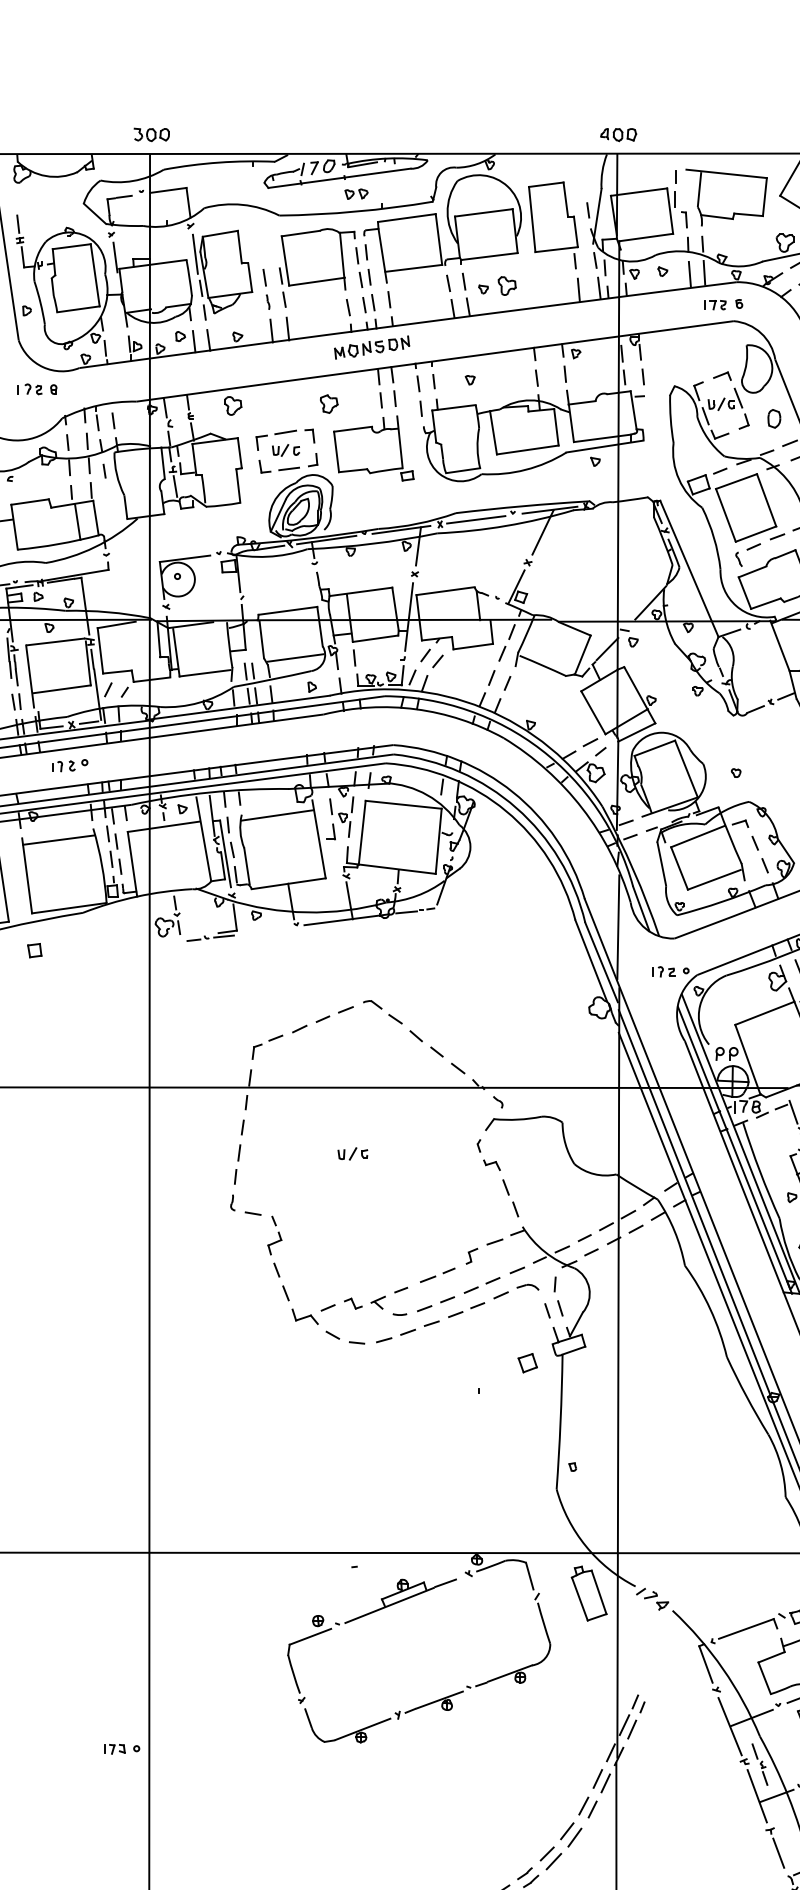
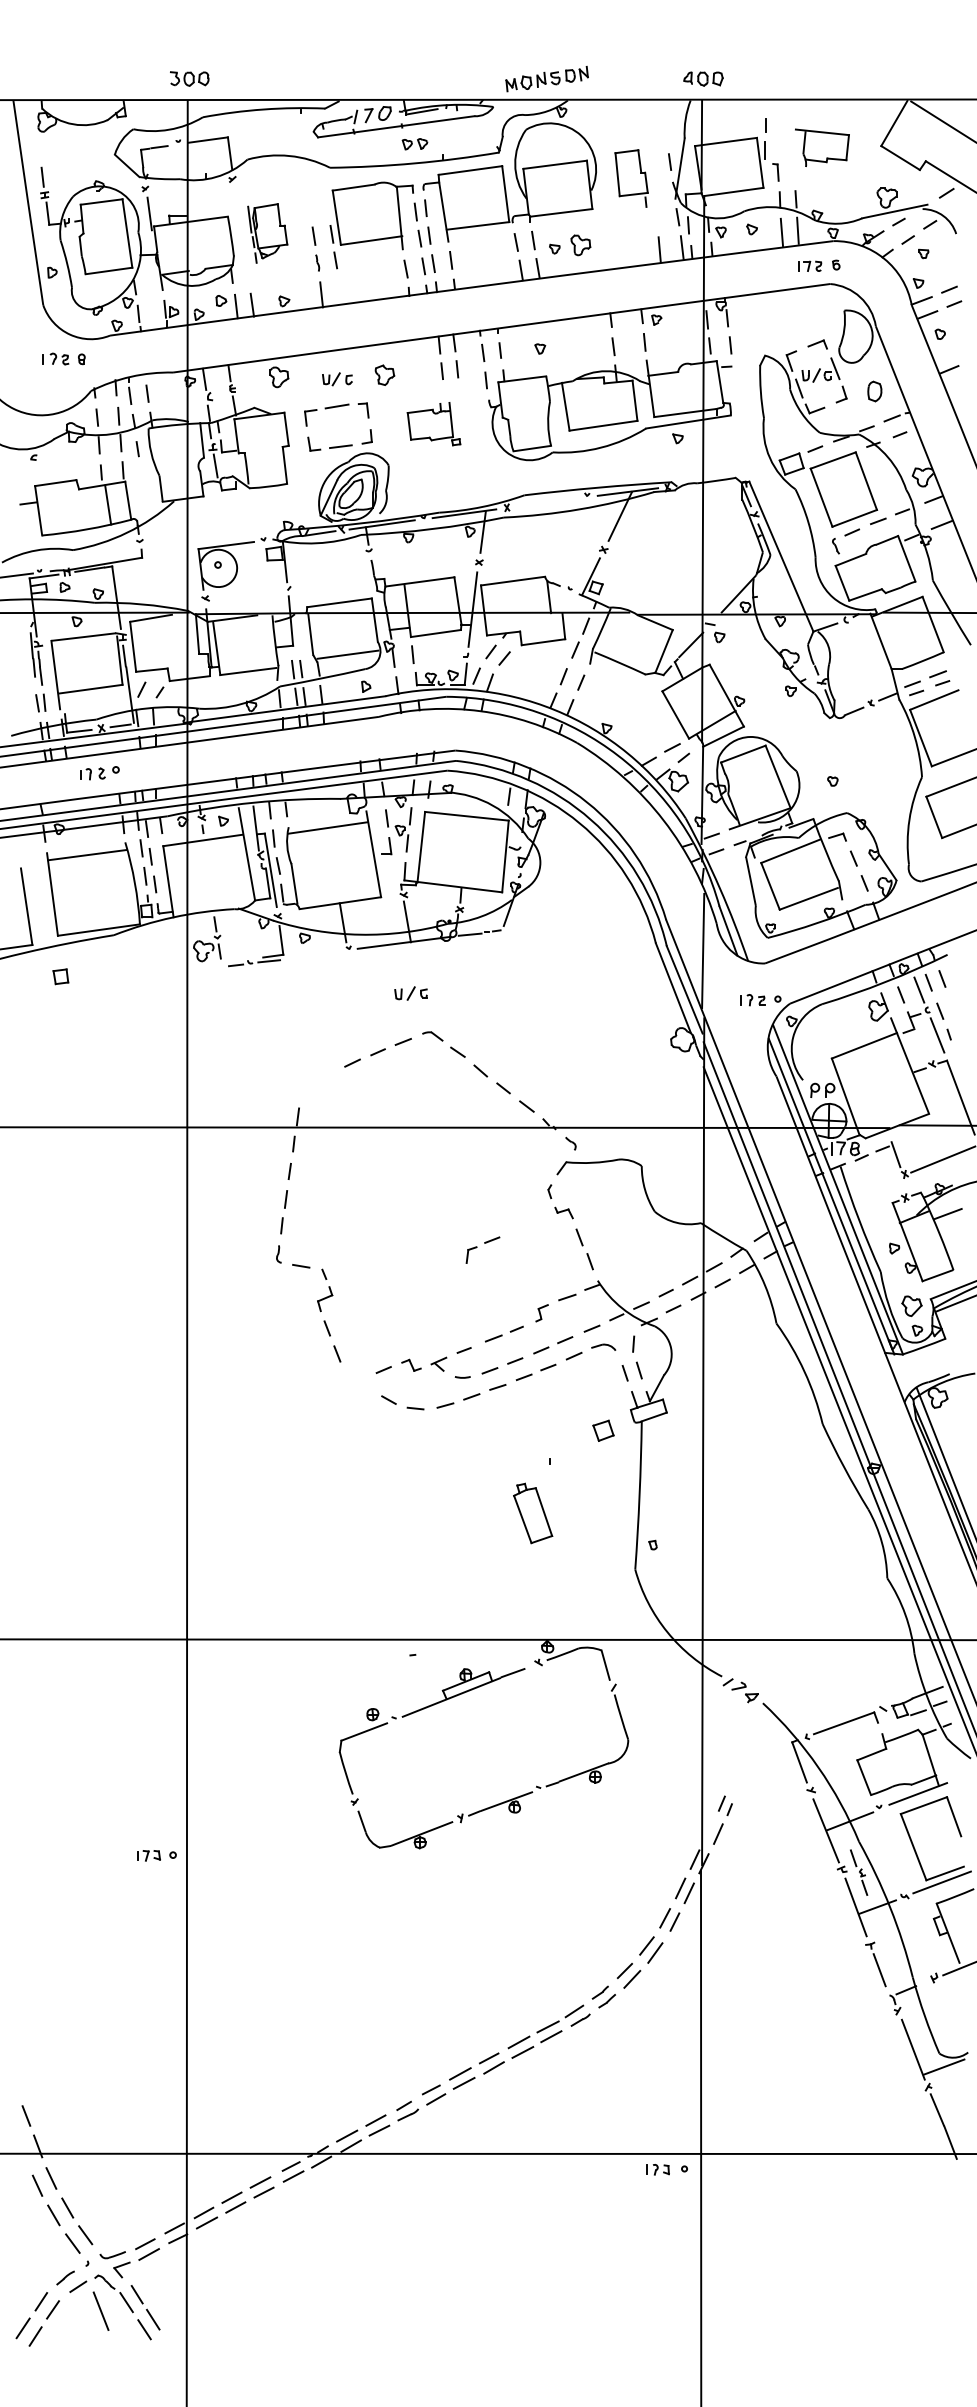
part: (726, 197) -> (822, 147), size x0.6
part: (553, 225) -> (631, 178), size x0.6
part: (222, 275) -> (267, 233), size x0.6
line: (287, 328) -> (339, 292), removed
part: (371, 347) -> (546, 79), moved
part: (373, 447) -> (433, 423), size x0.6
part: (286, 450) -> (337, 379), moved
line: (475, 519) -> (546, 502), removed
part: (267, 1046) -> (482, 1249), moved
part: (352, 1153) -> (410, 993), moved
part: (305, 1316) -> (358, 1379), removed
part: (589, 1593) -> (533, 1513), moved
line: (624, 1725) -> (709, 1829), removed

